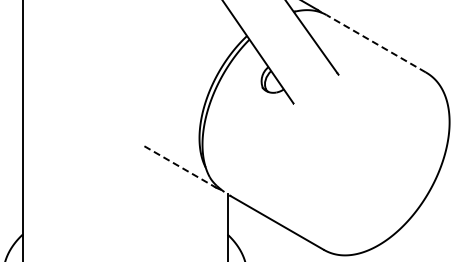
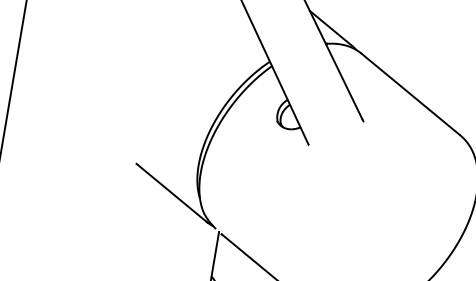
line: (375, 43) -> (409, 93), dashed -> solid
line: (179, 166) -> (171, 192), dashed -> solid

